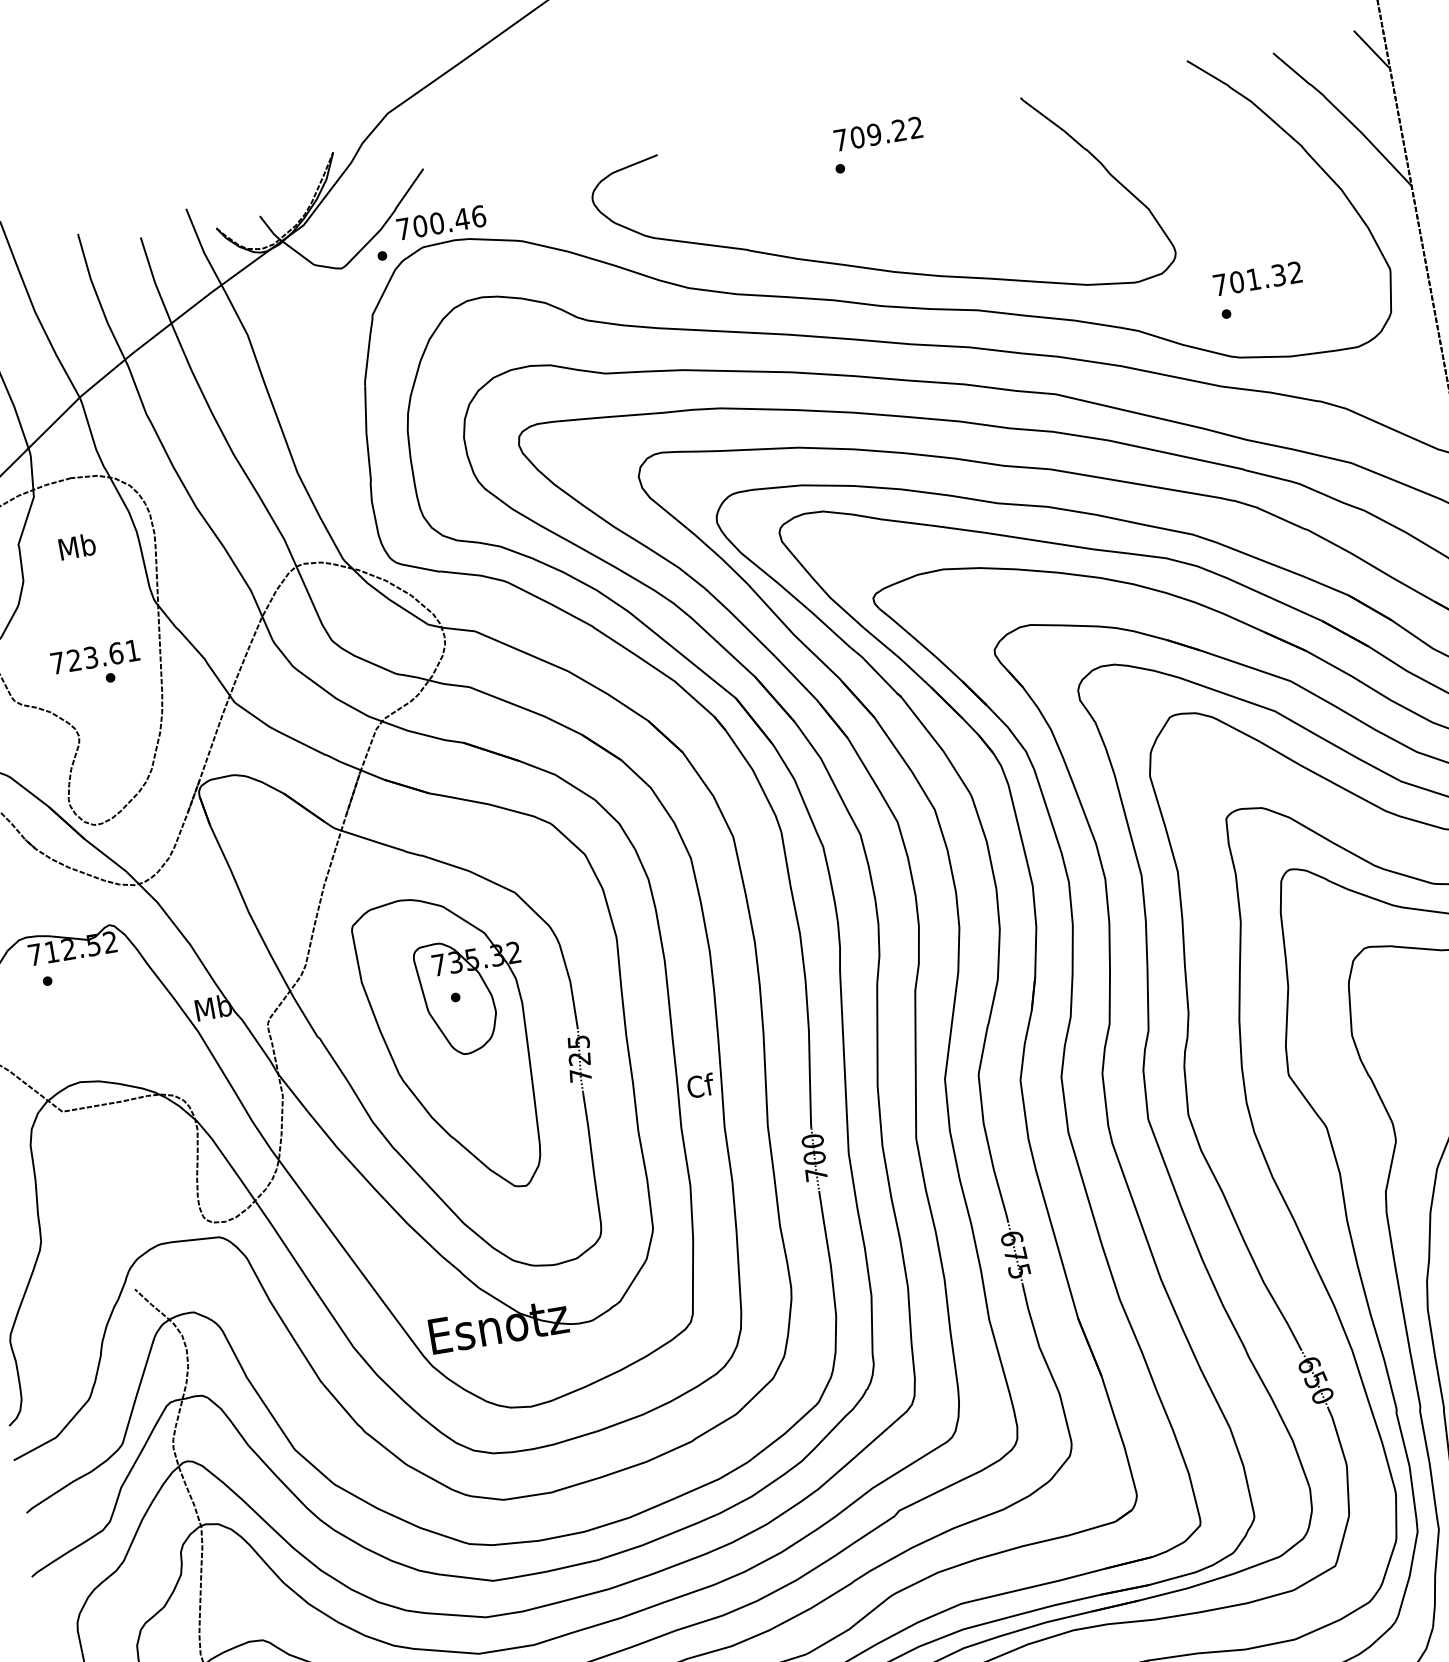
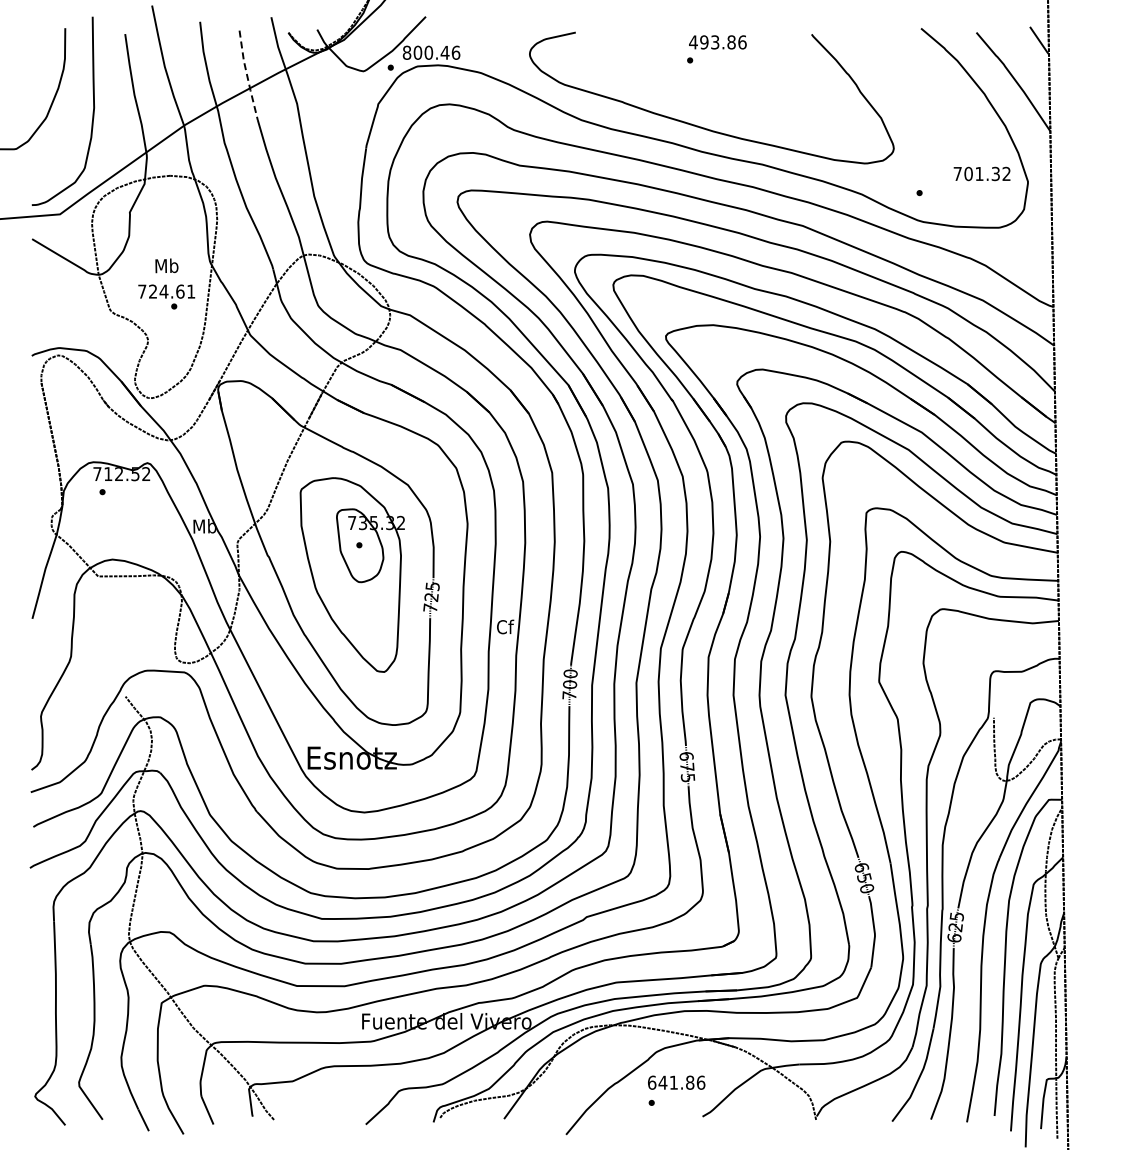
text: (877, 134) -> (717, 42), 709.22 -> 493.86
text: (402, 228) -> (406, 52), 700.46 -> 800.46
text: (1256, 278) -> (981, 173), moved
line: (164, 305) -> (247, 76), solid -> dashed
text: (76, 546) -> (166, 265), moved
text: (90, 657) -> (163, 291), 723.61 -> 724.61

